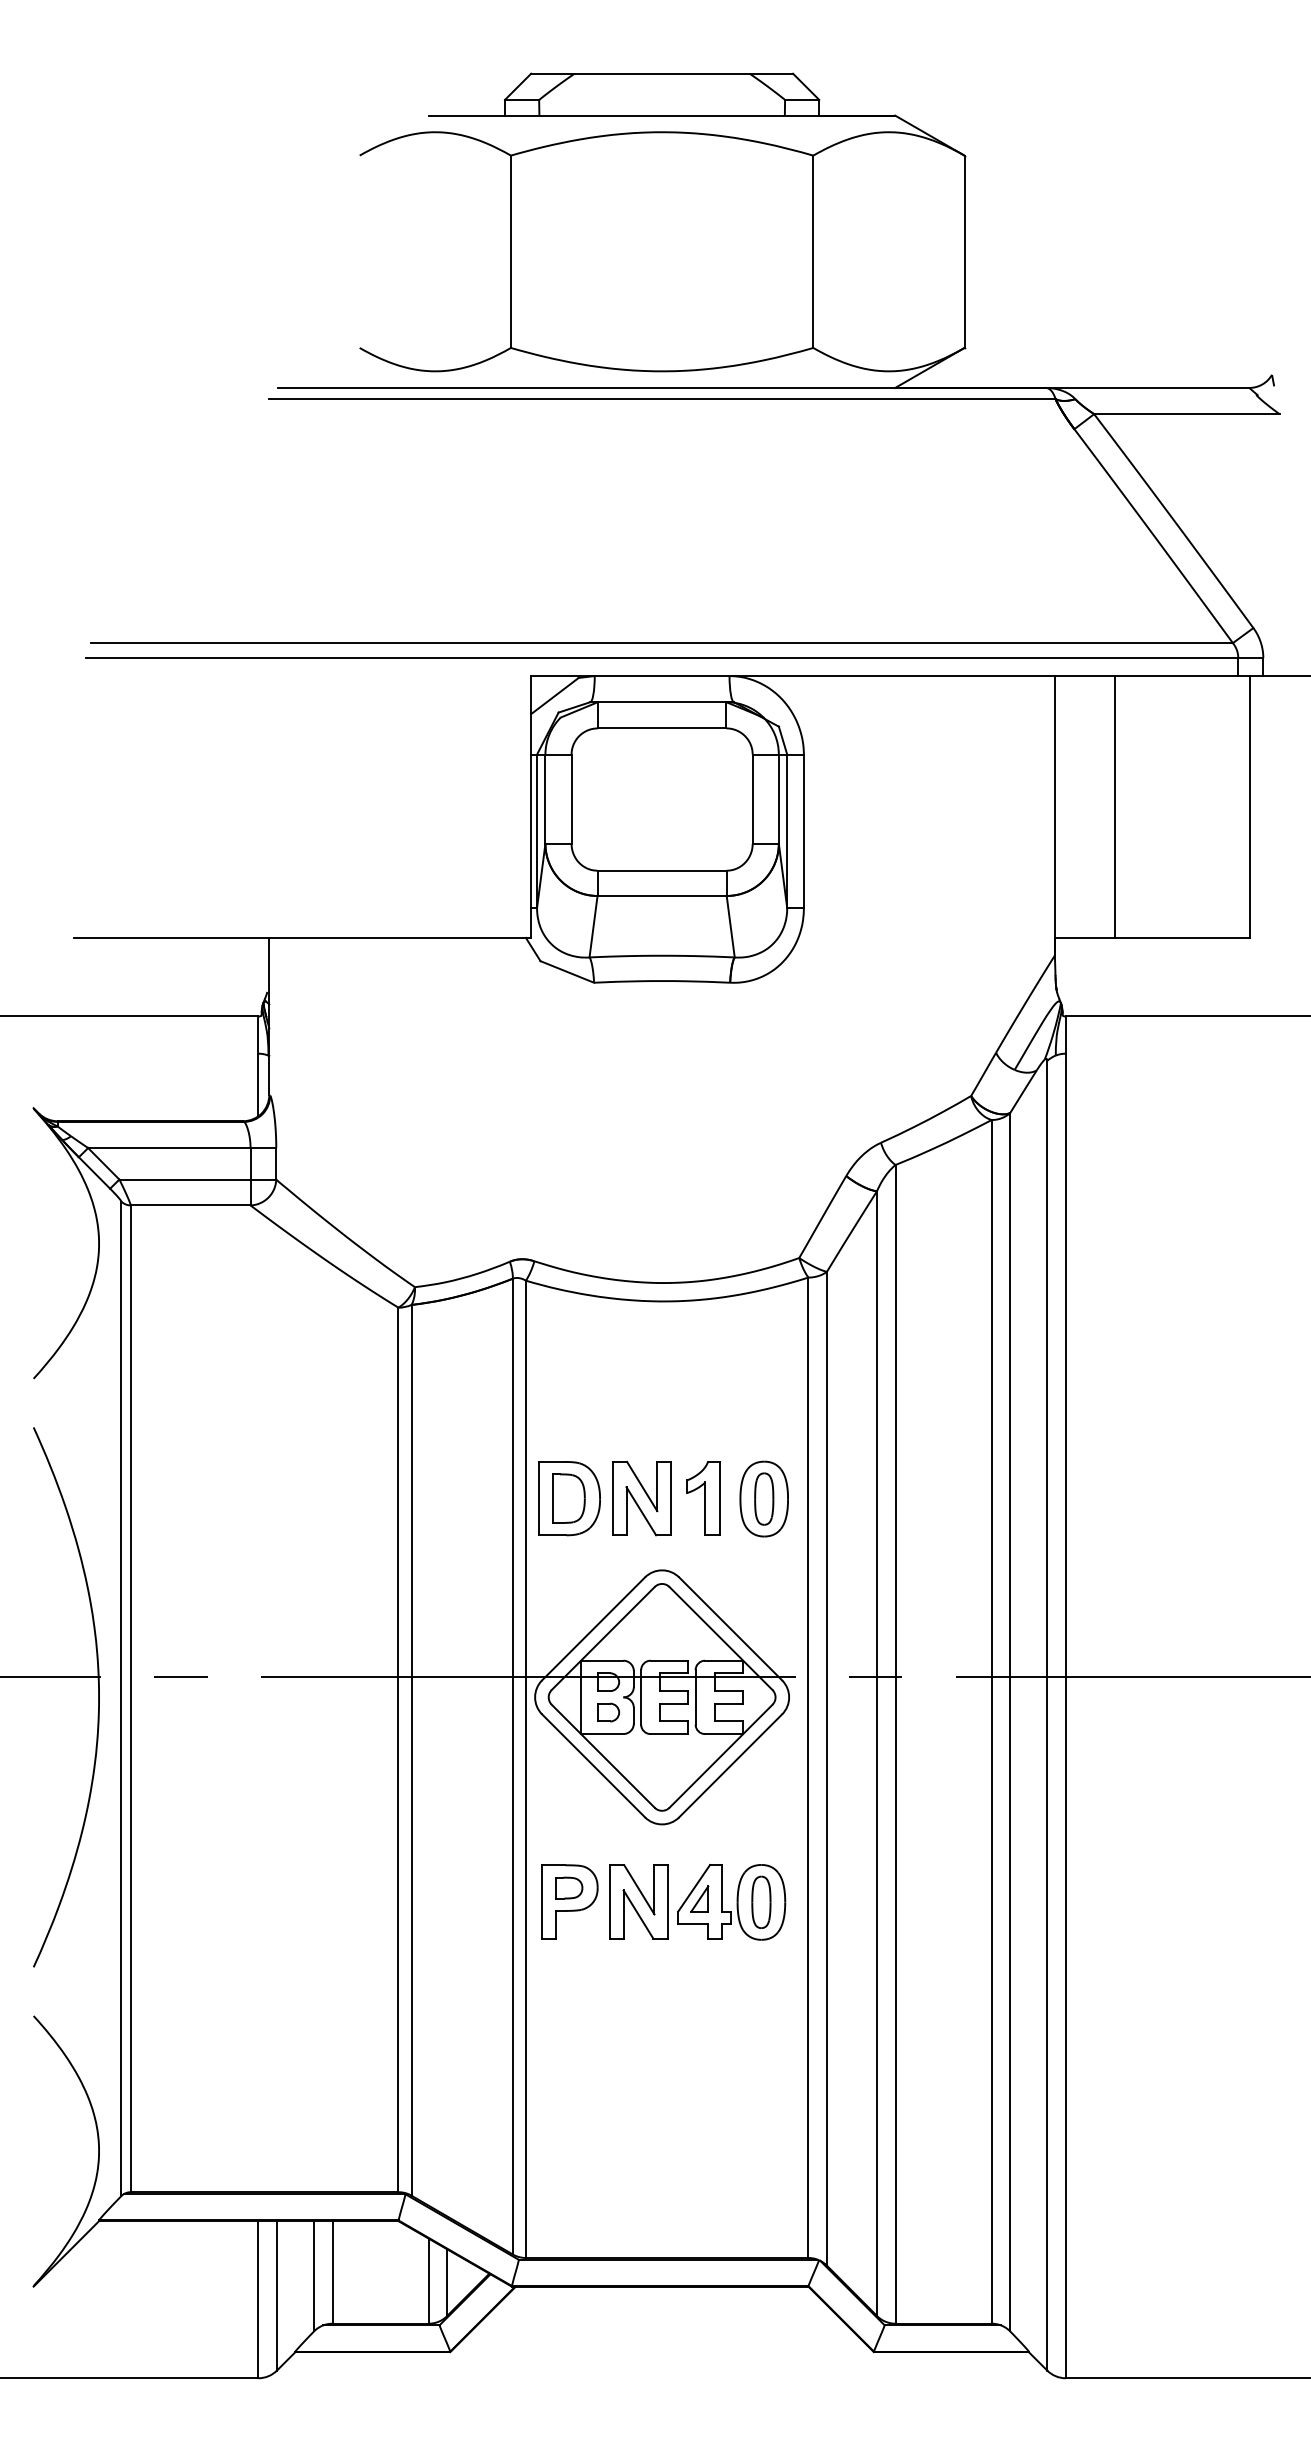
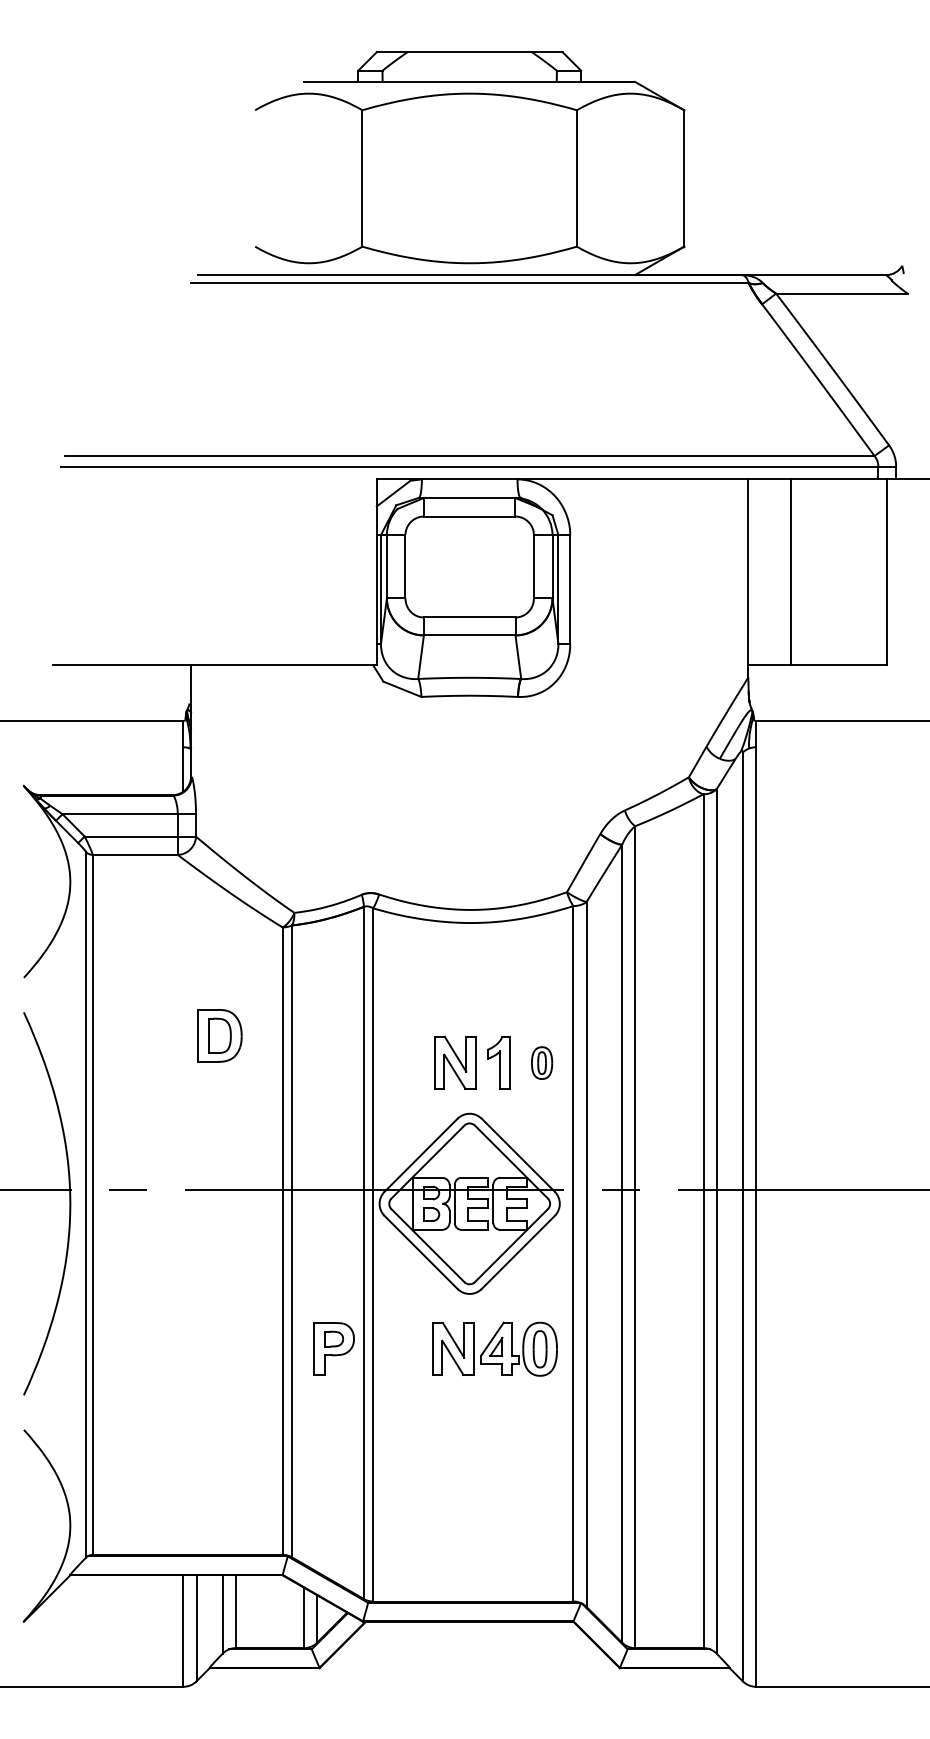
part: (568, 1498) -> (219, 1035), moved
part: (763, 1498) -> (541, 1062), size x0.6
part: (568, 1901) -> (333, 1348), moved

